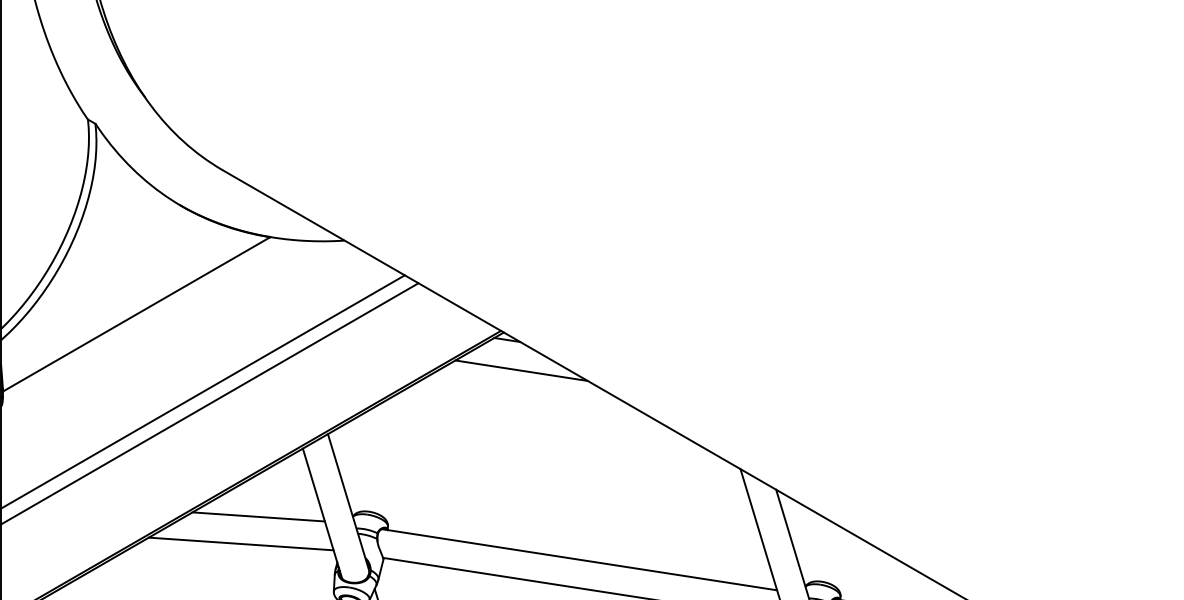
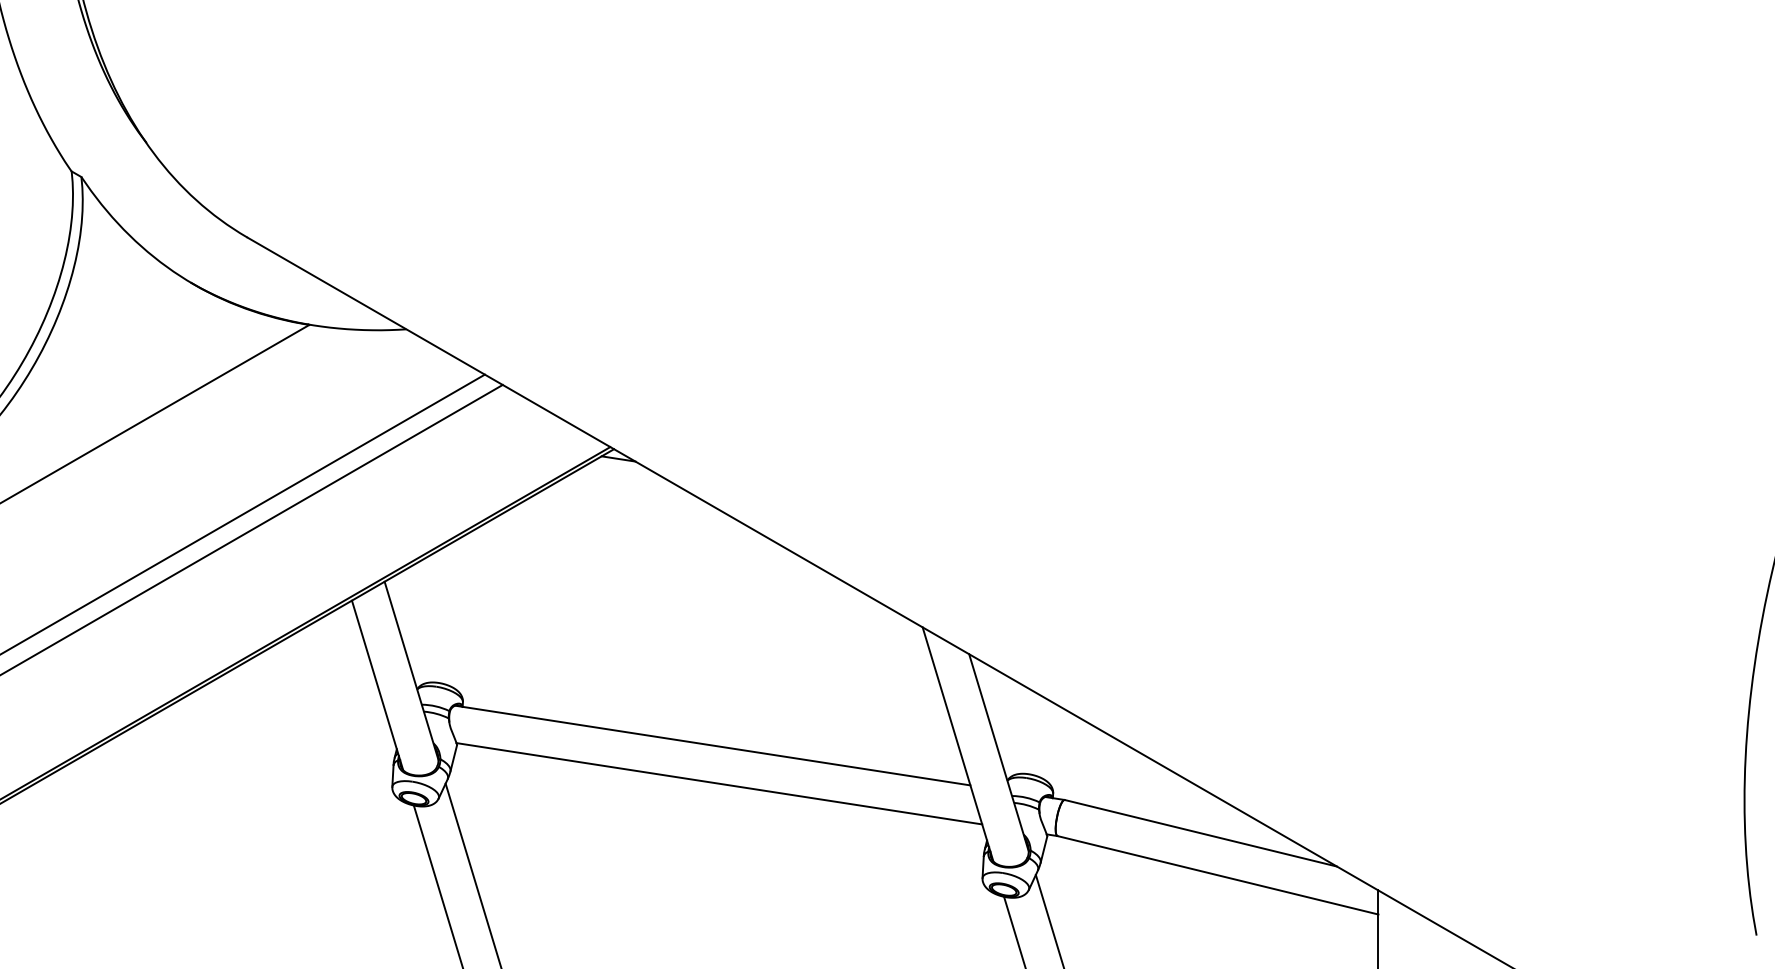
line: (521, 370) -> (636, 498), removed
line: (258, 516) -> (294, 689), removed
line: (241, 543) -> (271, 724), removed

